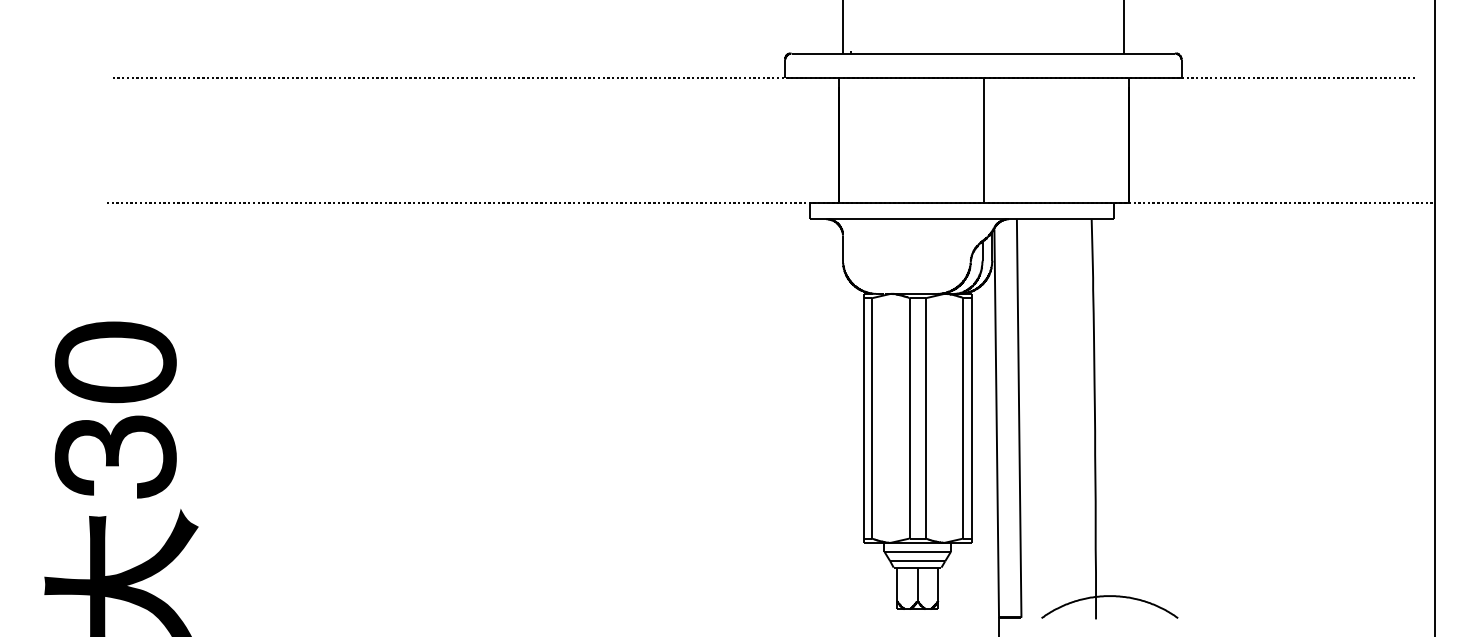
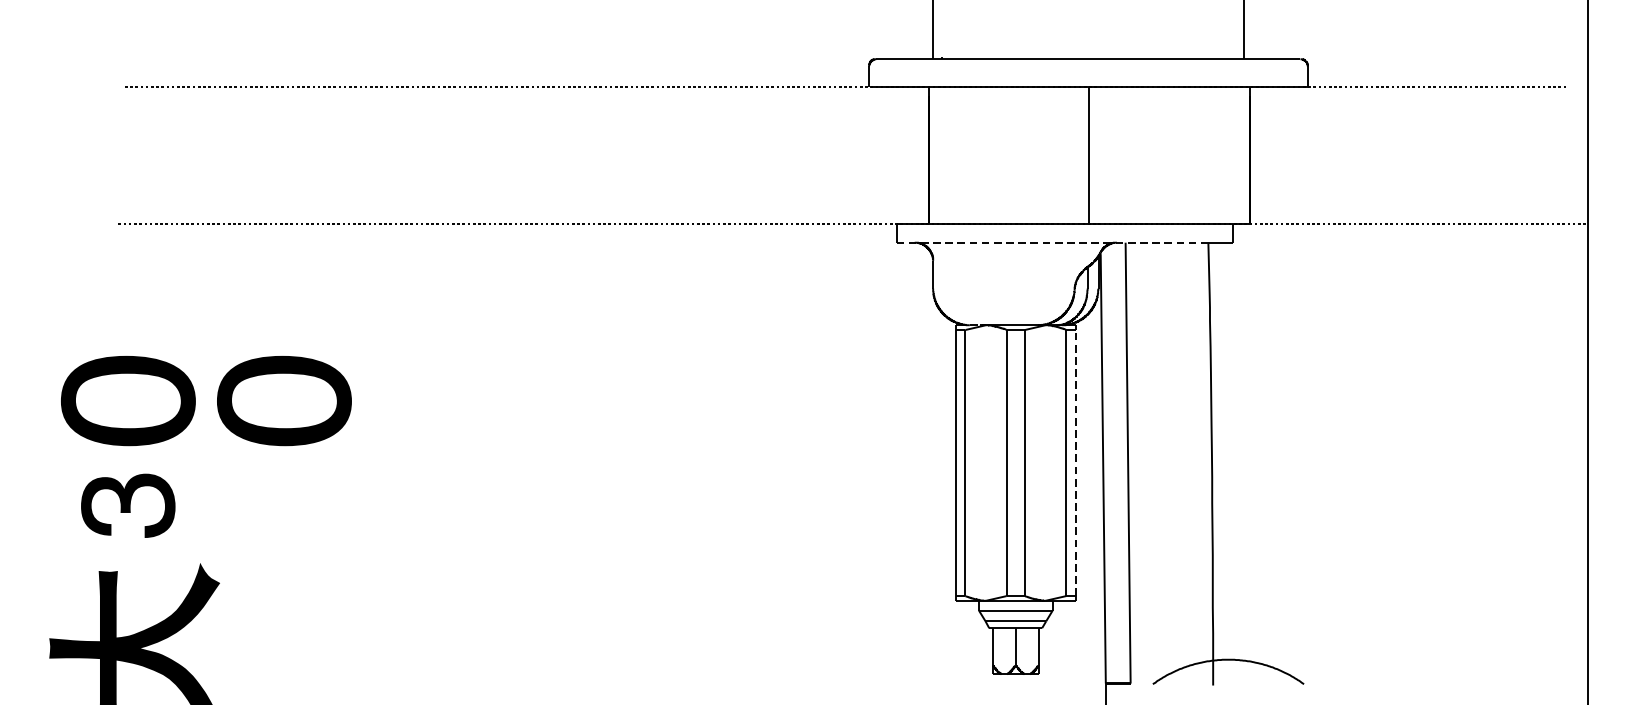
line: (948, 219) -> (1049, 242), solid -> dashed
part: (256, 362) -> (284, 401), added
line: (971, 417) -> (1075, 462), solid -> dashed
part: (115, 456) -> (128, 505), size x0.7

